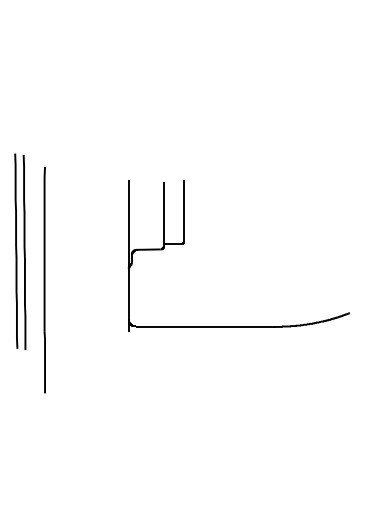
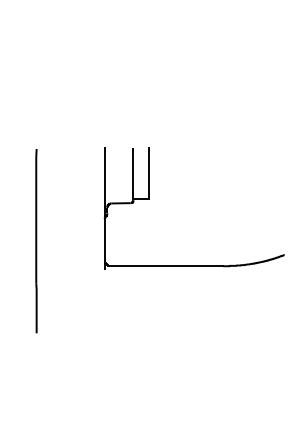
part: (20, 251) -> (16, 204), removed
line: (44, 280) -> (36, 241), moved

